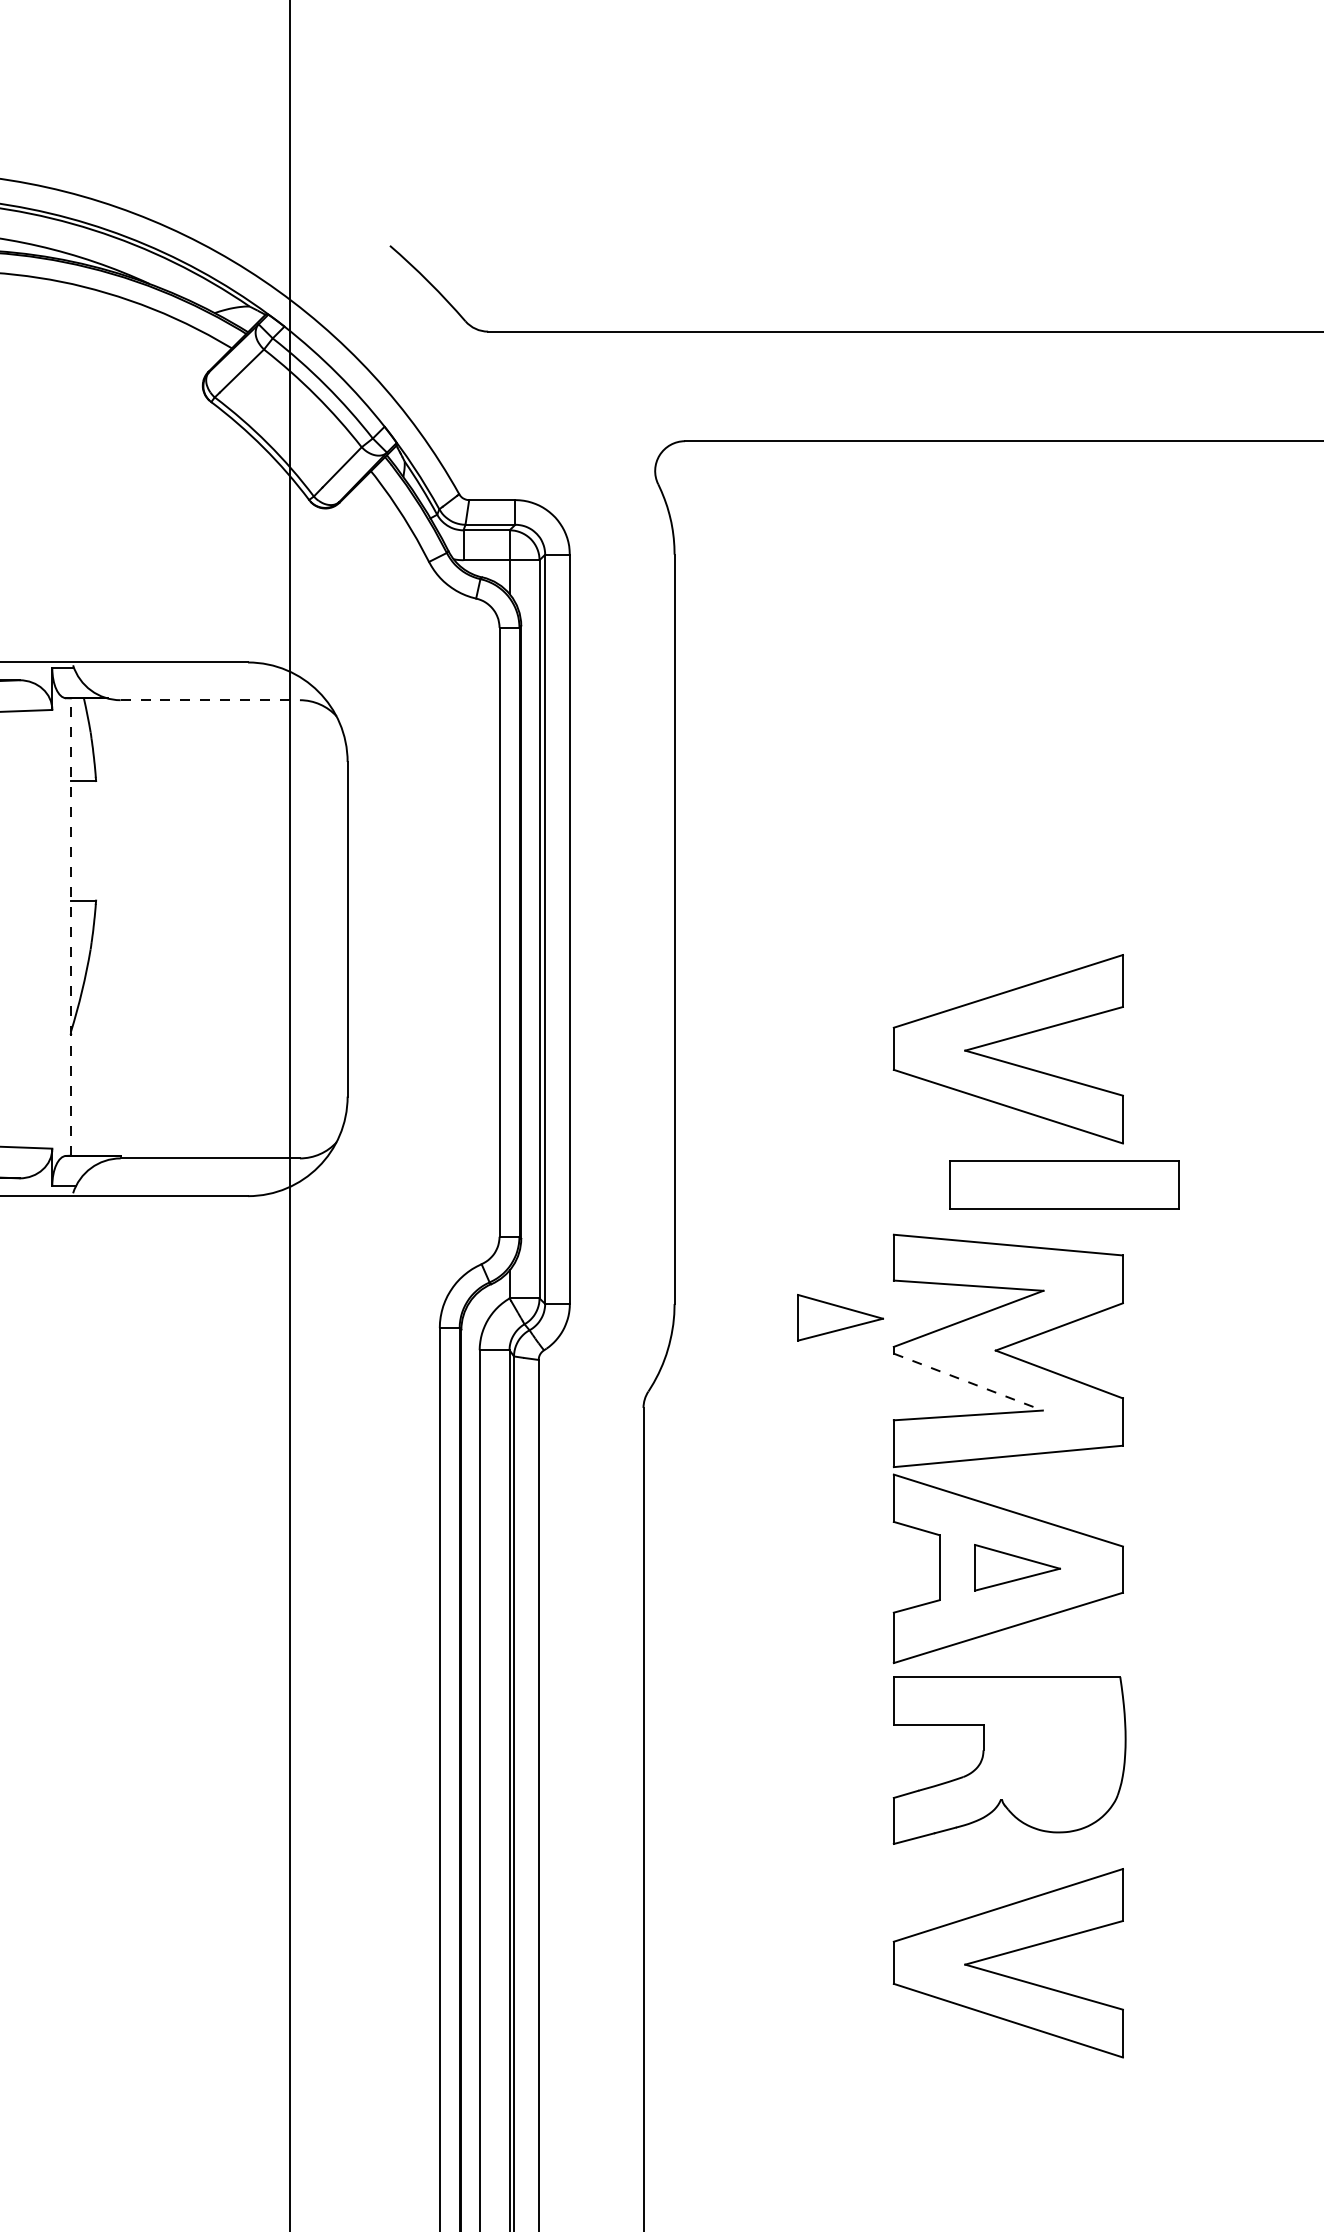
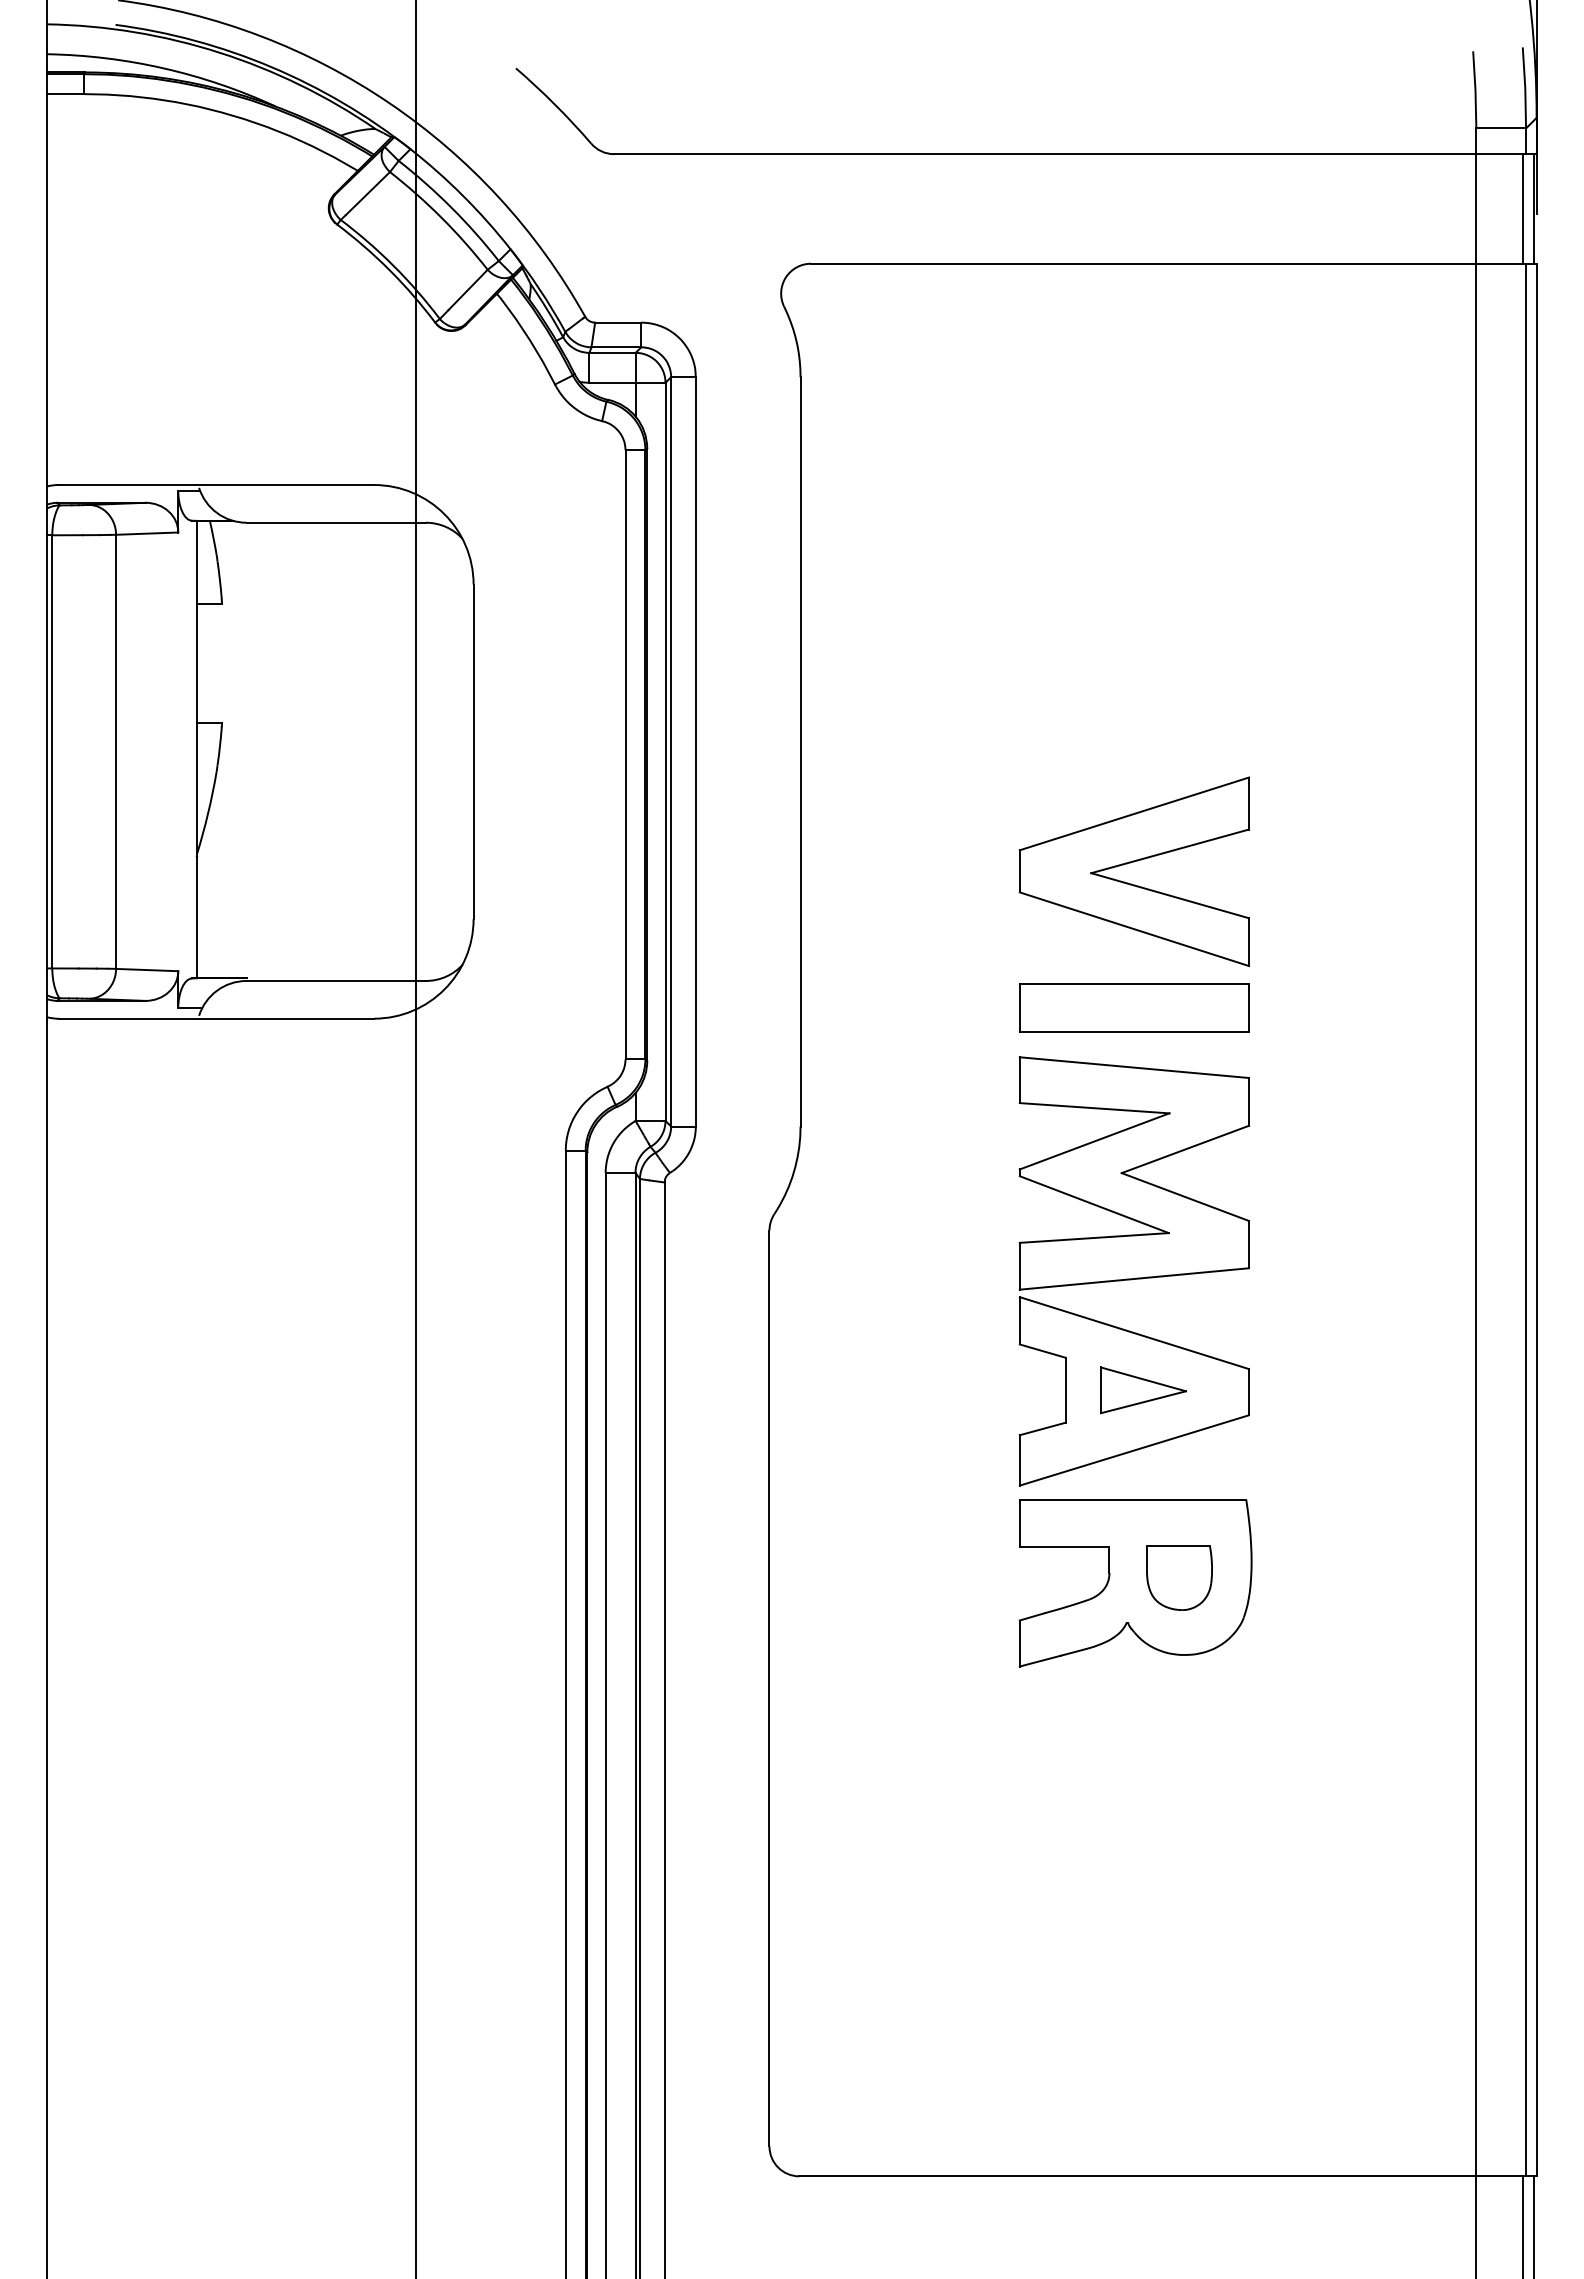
line: (210, 699) -> (336, 522), dashed -> solid
line: (70, 926) -> (196, 749), dashed -> solid
part: (1064, 1184) -> (1134, 1007), moved
part: (840, 1317) -> (966, 1140), removed
line: (968, 1381) -> (1094, 1204), dashed -> solid
part: (1053, 1754) -> (1179, 1577), added
part: (1004, 1954) -> (1130, 1777), removed

